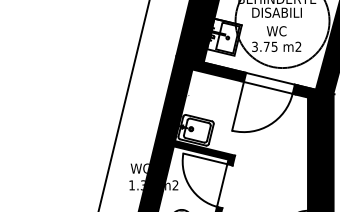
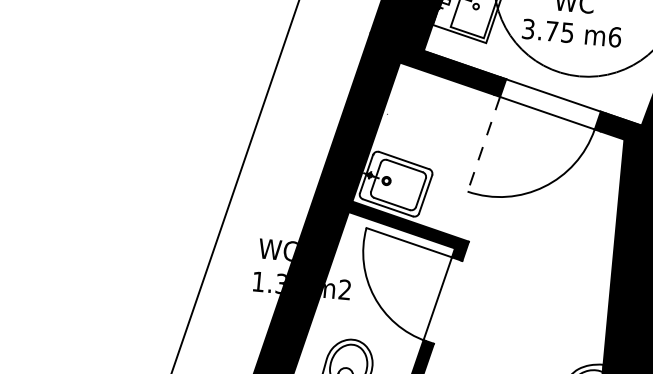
text: (298, 46) -> (615, 36), m2 -> m6
line: (237, 106) -> (482, 144), solid -> dashed

